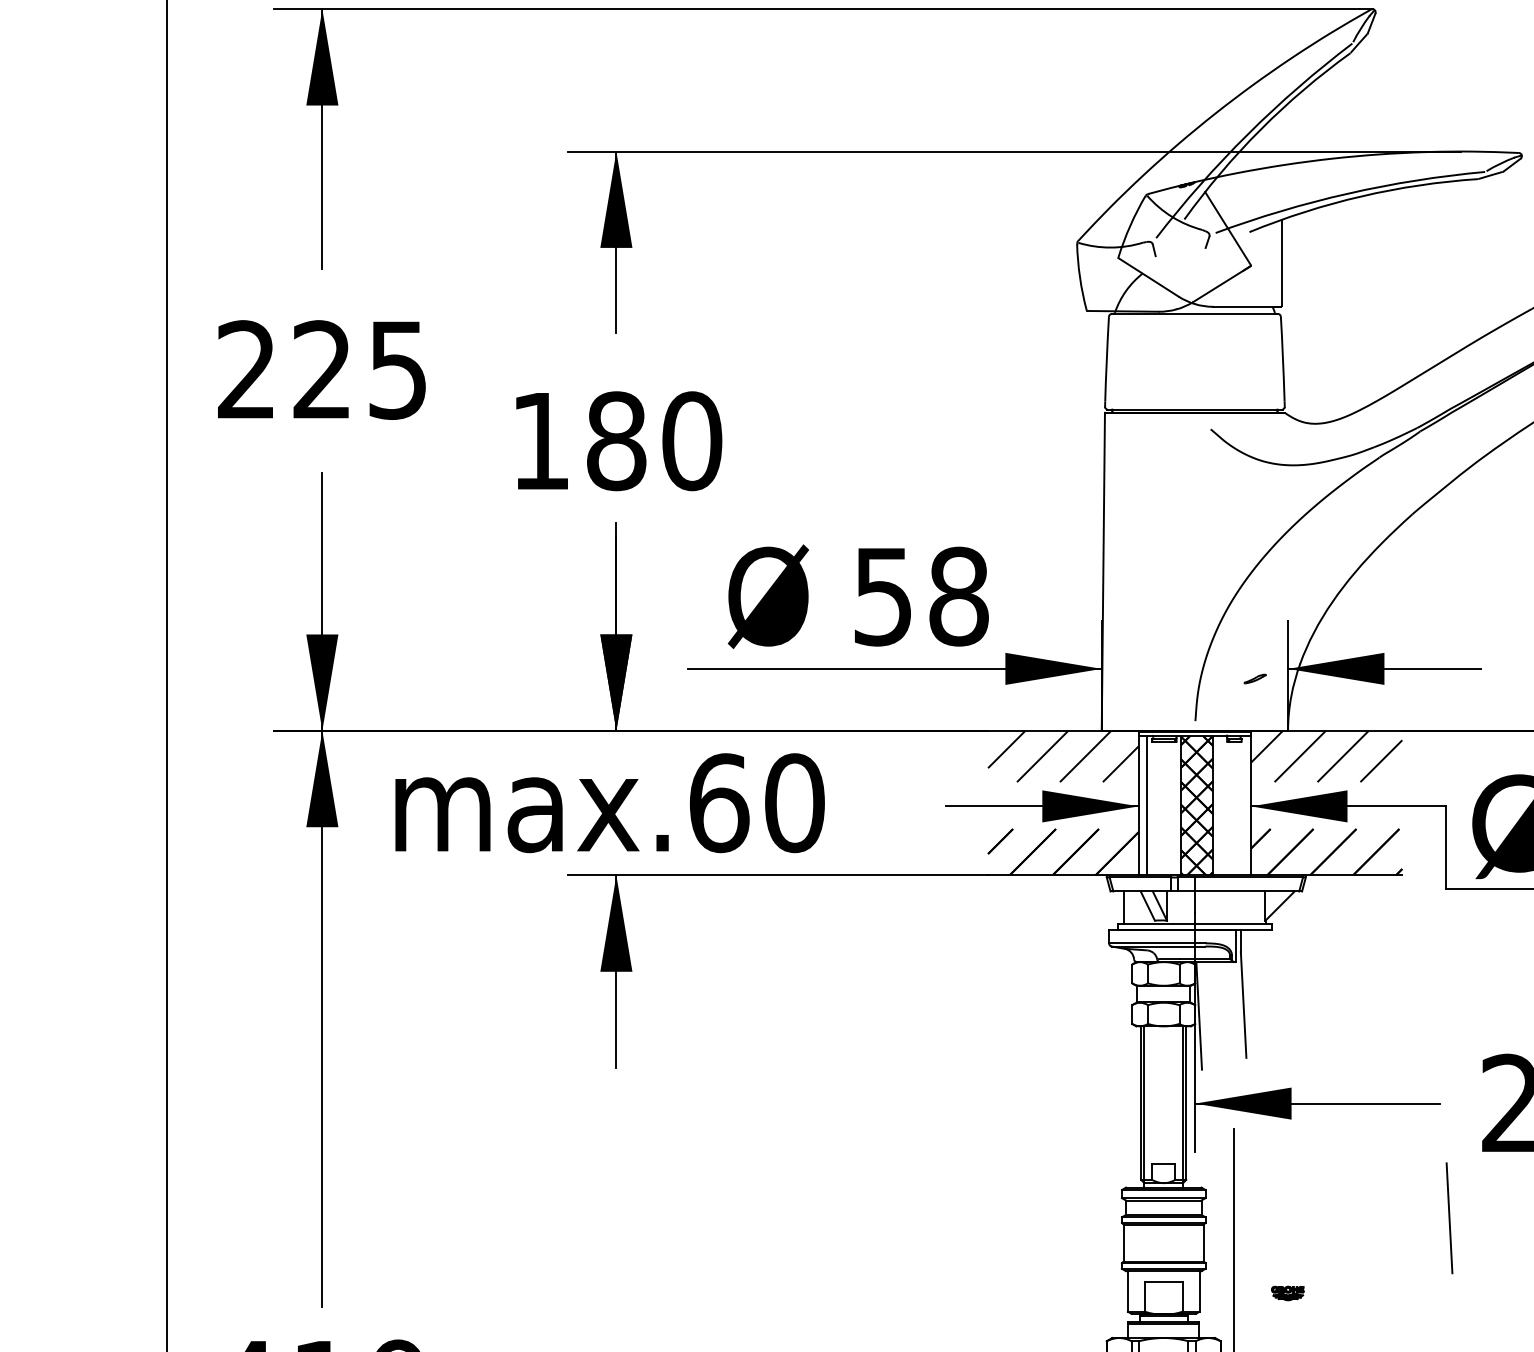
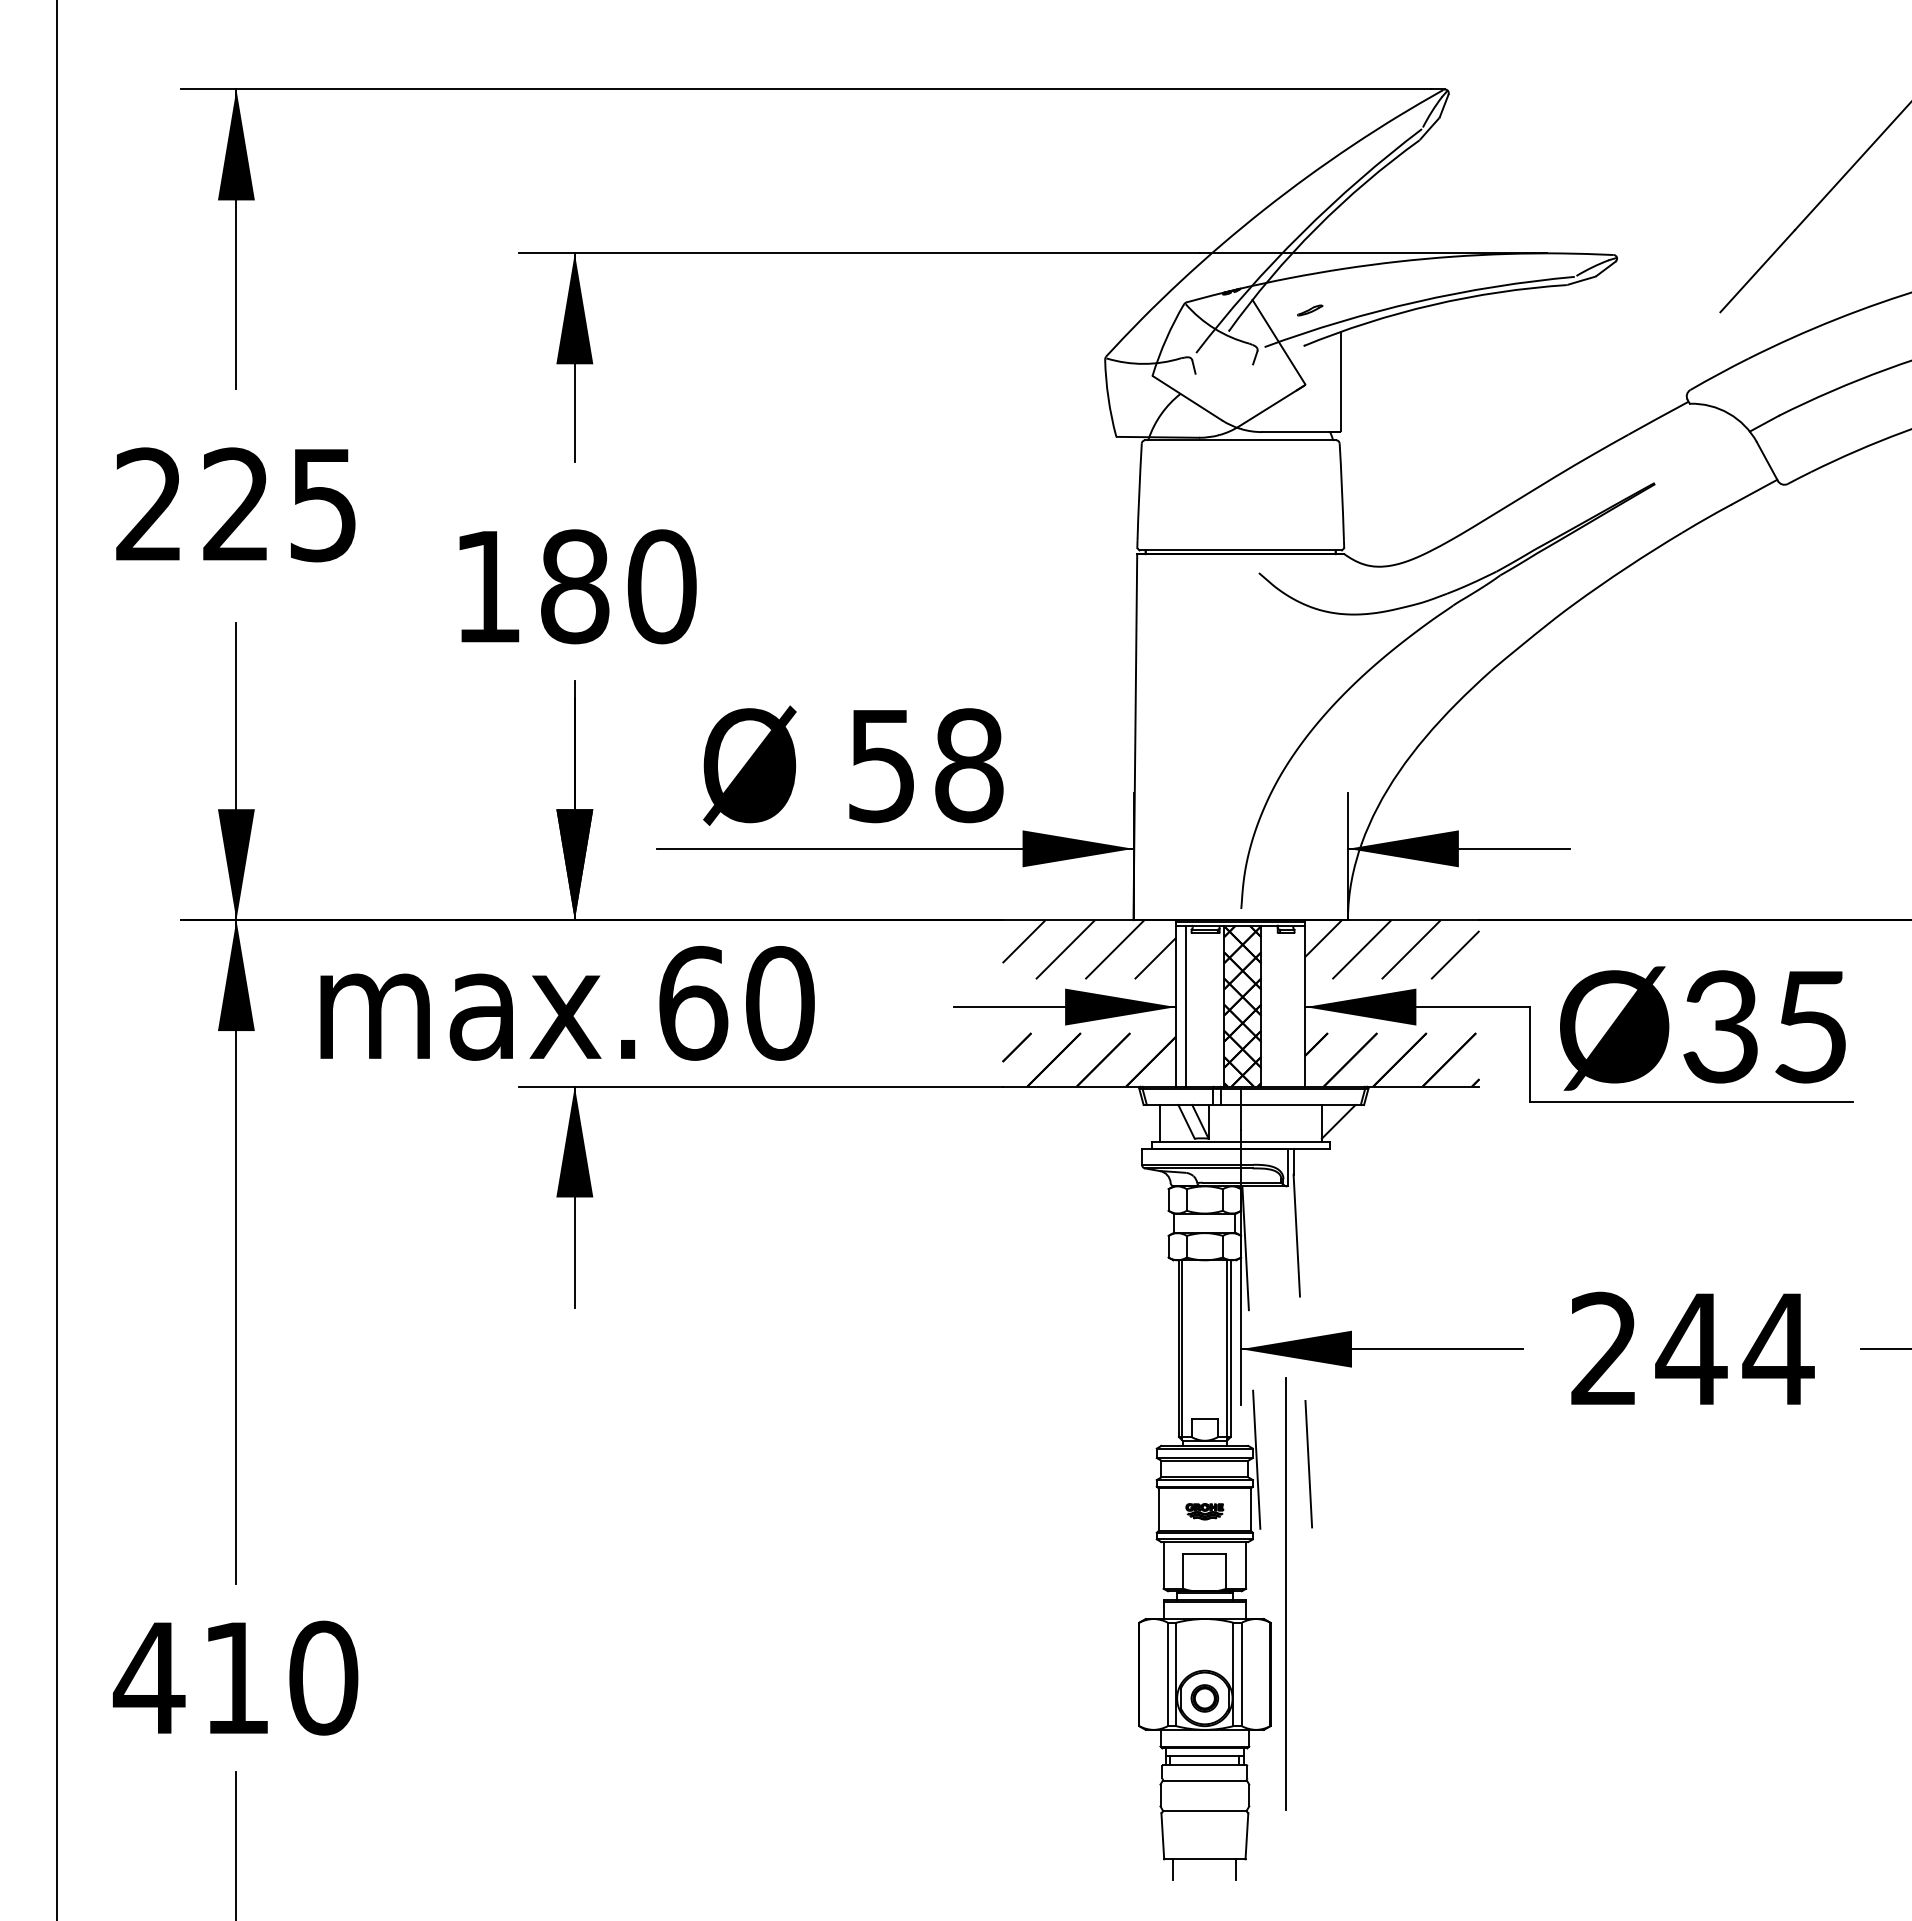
part: (1255, 679) -> (1310, 310), moved
line: (1208, 1199) -> (1256, 1459), added
line: (1449, 1218) -> (1308, 1464), moved
part: (1287, 1293) -> (1204, 1511), moved

